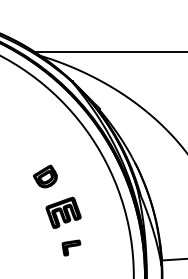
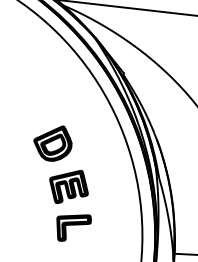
part: (45, 176) -> (53, 143), size x1.43
part: (71, 247) -> (73, 227), size x1.67

